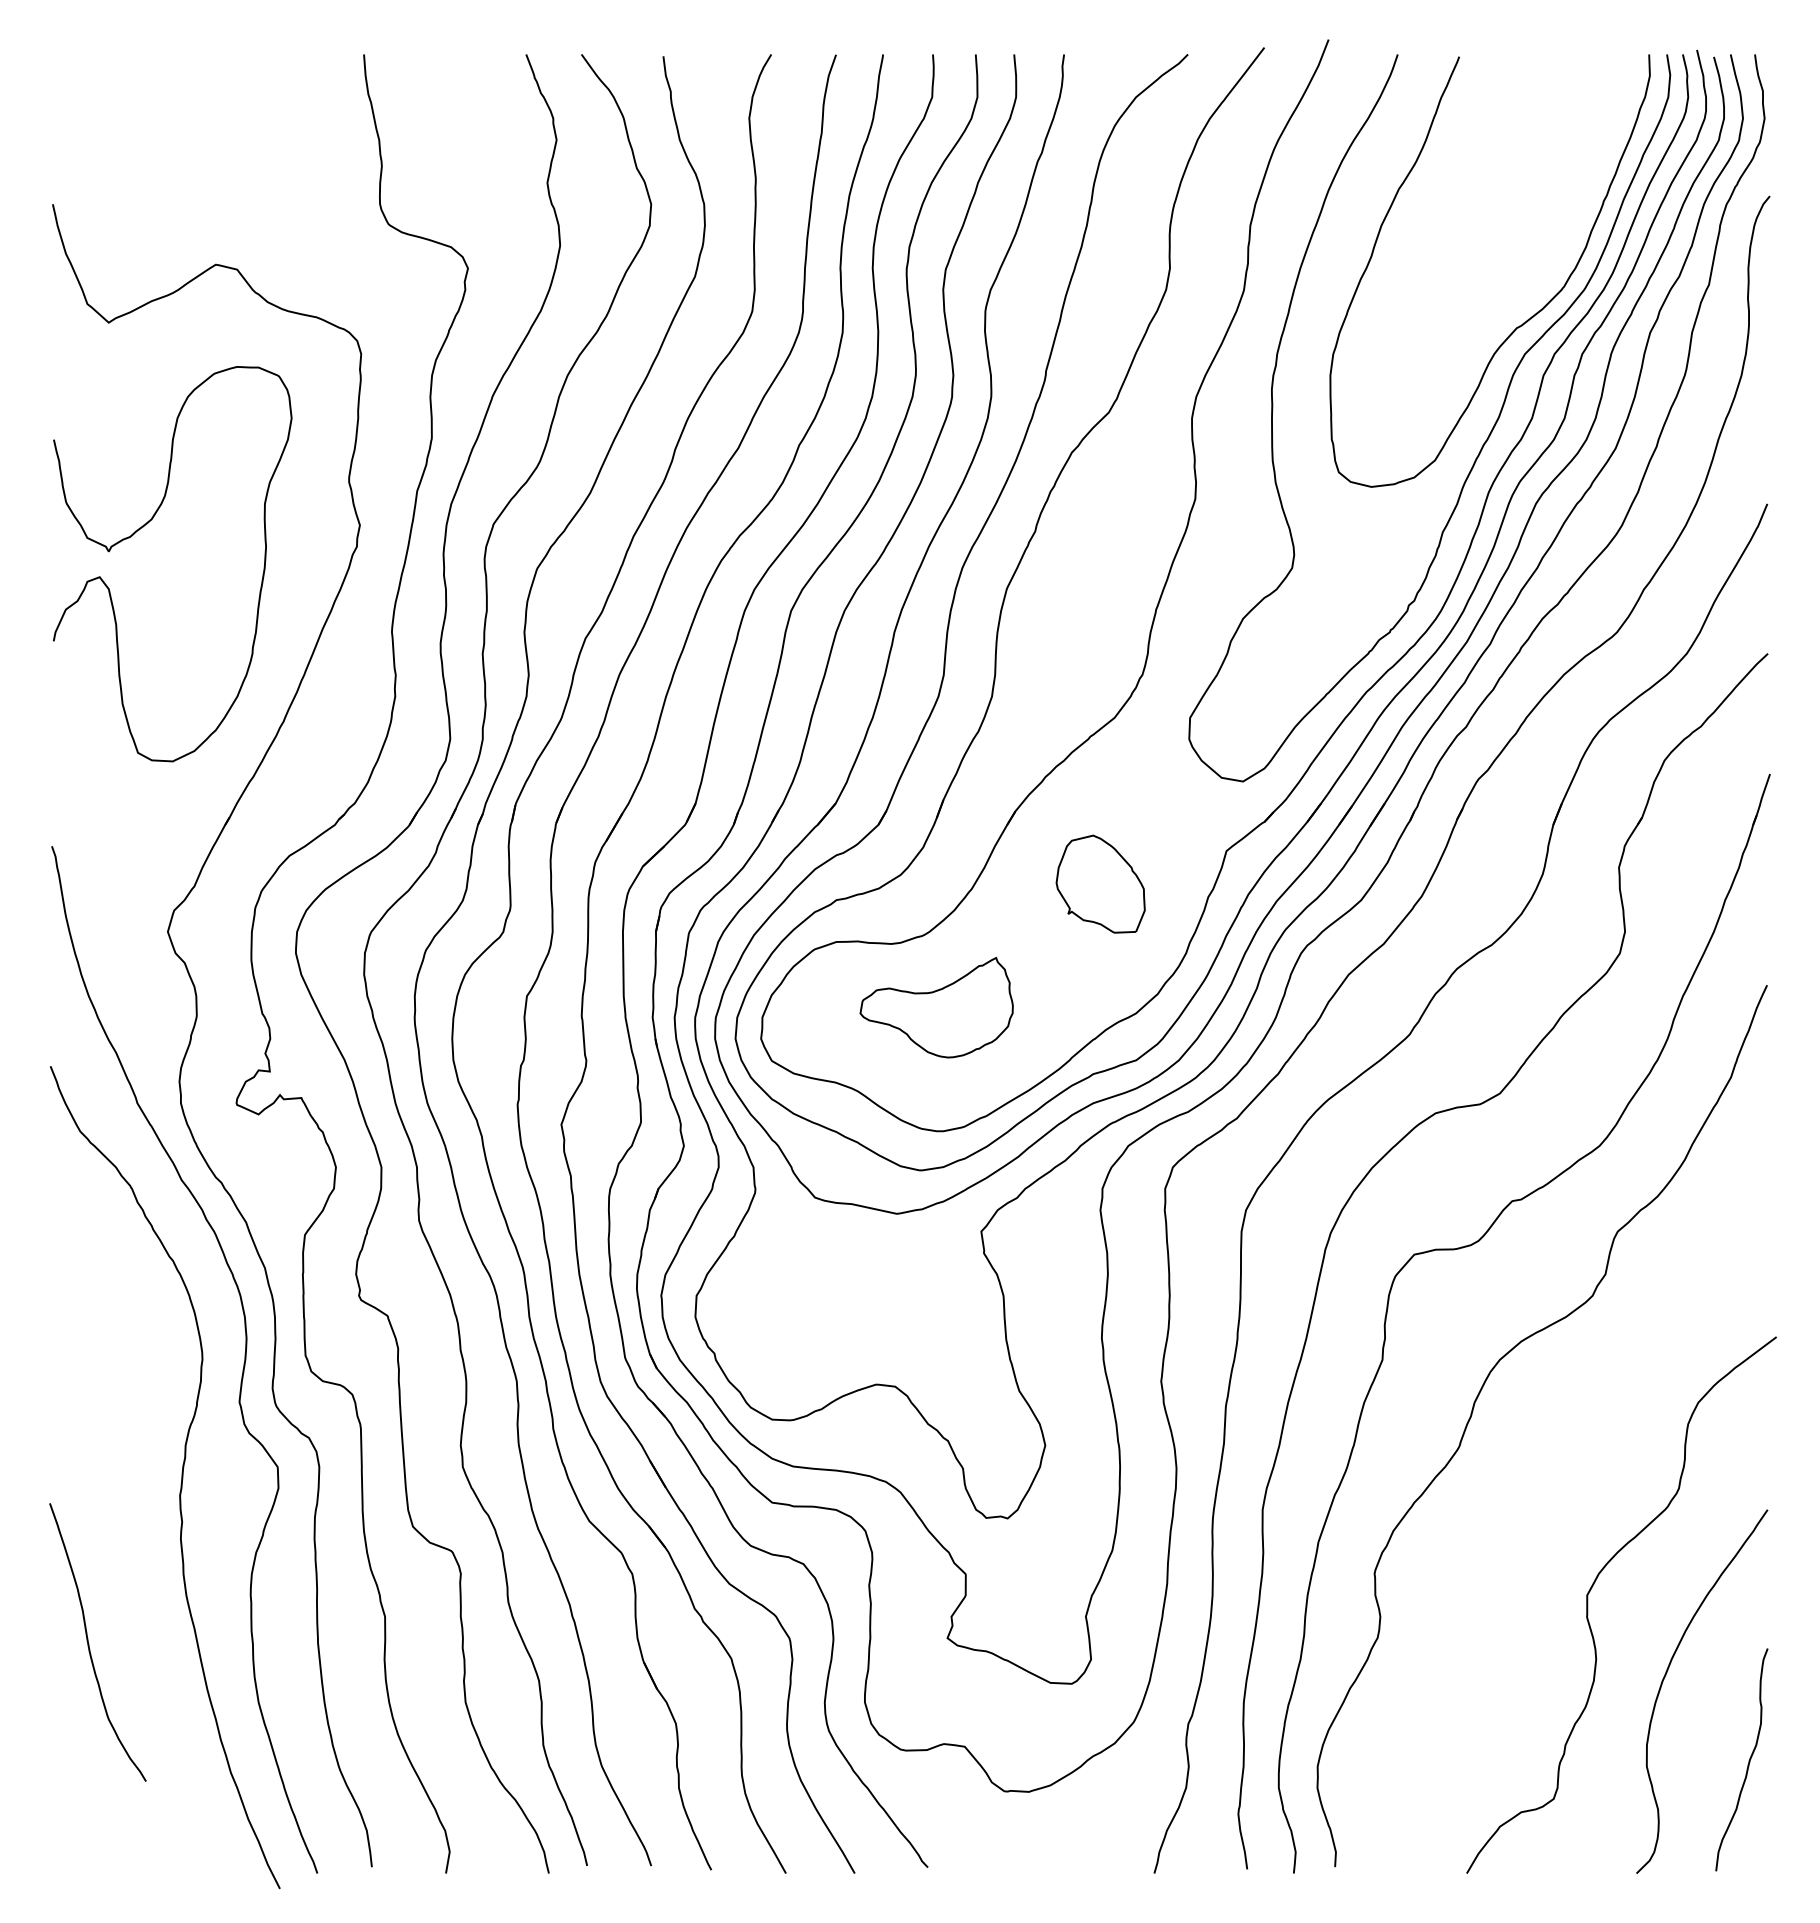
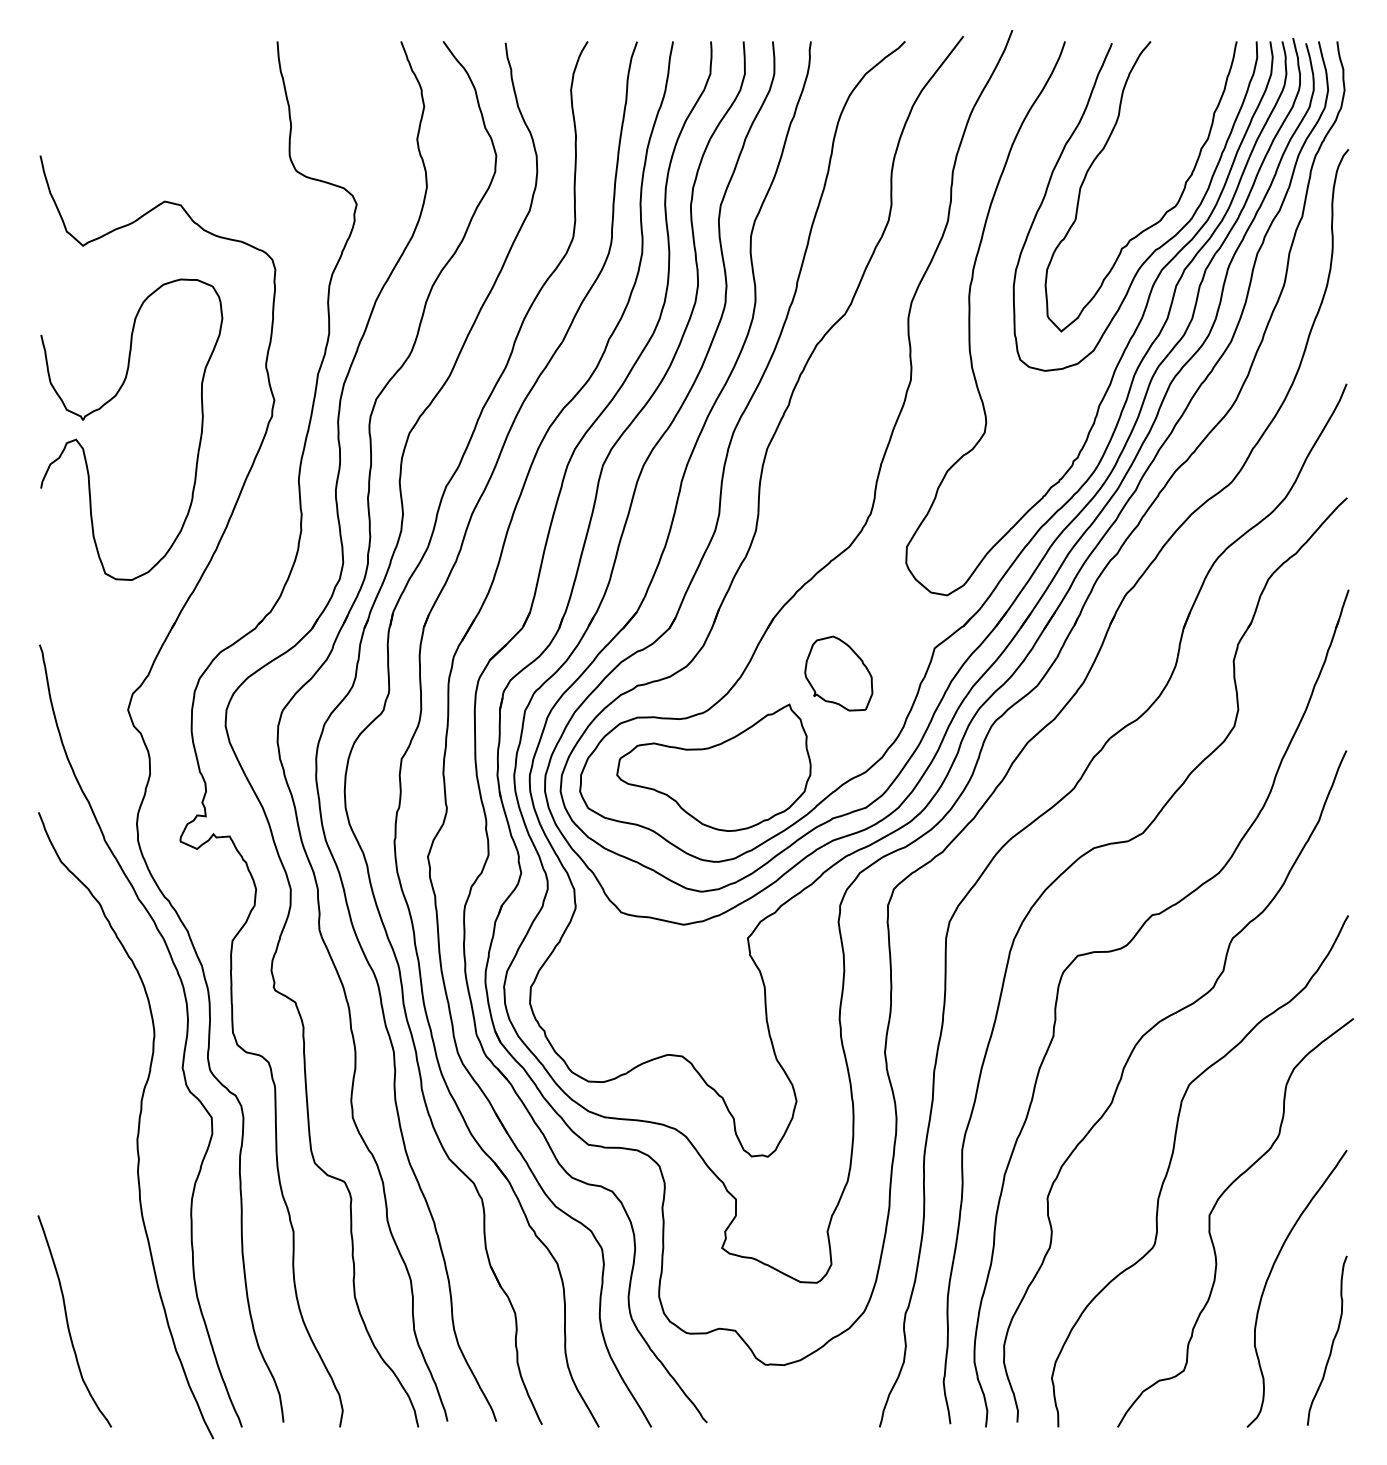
curve: (1530, 277) -> (1166, 211), added
part: (936, 1007) -> (713, 767), size x1.67
curve: (1536, 1527) -> (1170, 1163), added
curve: (89, 1643) -> (68, 1322), moved

